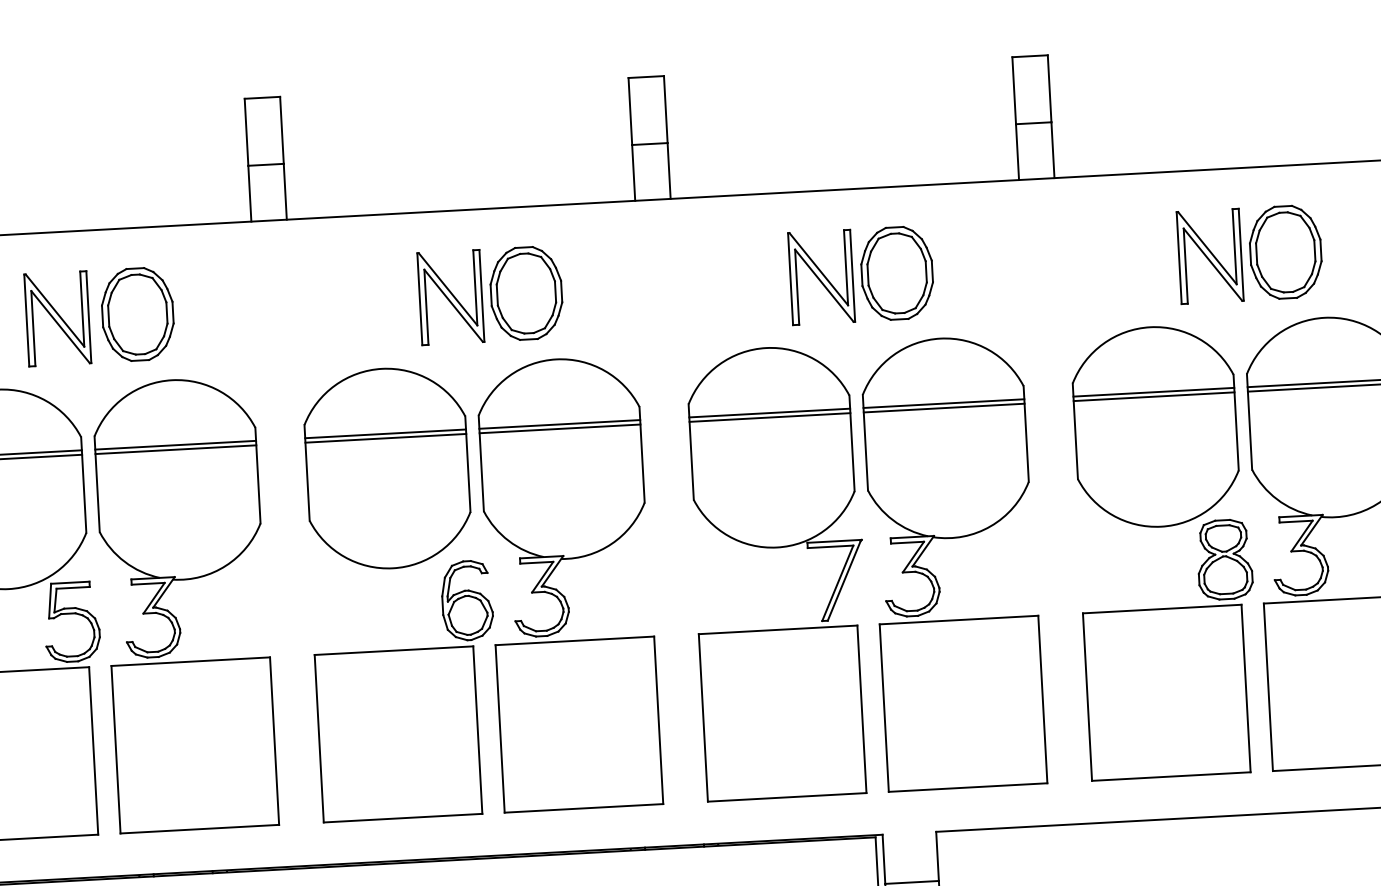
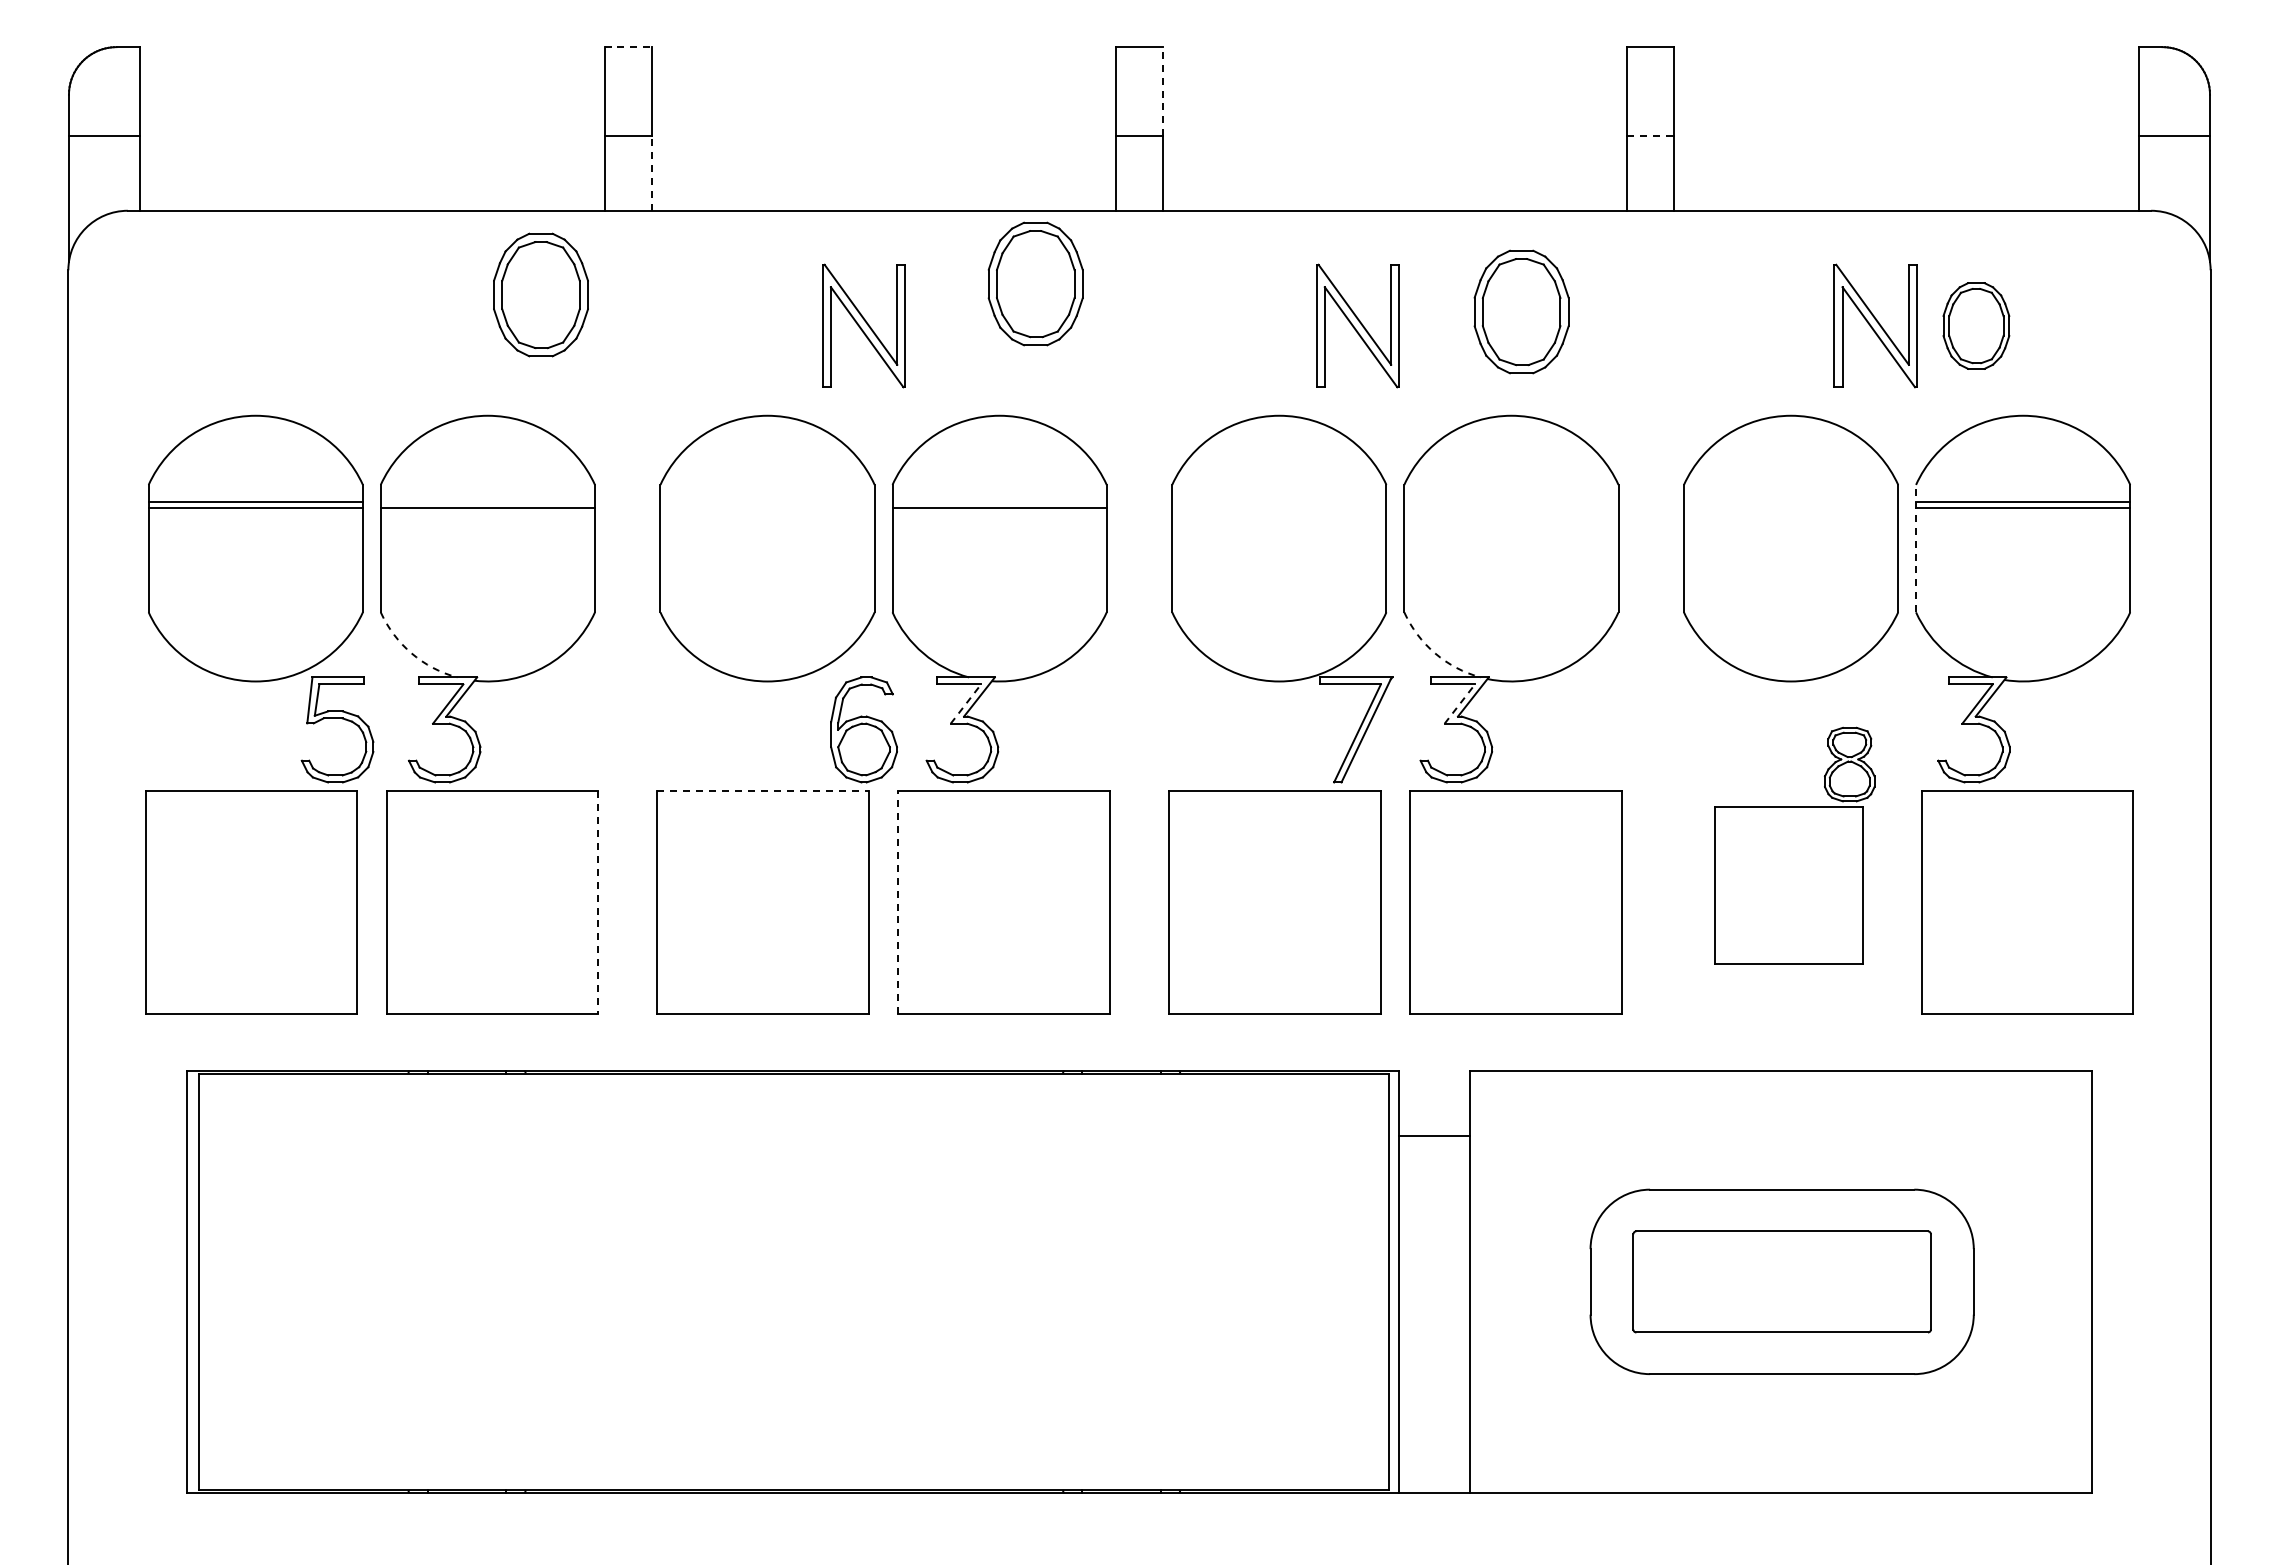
line: (262, 98) -> (628, 47), solid -> dashed
line: (666, 109) -> (1163, 91), solid -> dashed
line: (1033, 123) -> (1650, 136), solid -> dashed
line: (285, 191) -> (651, 173), solid -> dashed
part: (1285, 251) -> (1976, 325), size x0.7
part: (897, 273) -> (1521, 311), moved
part: (526, 293) -> (1035, 283), moved
part: (137, 314) -> (540, 294), moved
part: (57, 318) -> (340, 325), removed
line: (1153, 392) -> (1790, 502), removed
line: (1153, 396) -> (1790, 508), removed
line: (944, 403) -> (1511, 502), removed
line: (944, 408) -> (1511, 508), removed
line: (769, 413) -> (1279, 502), removed
line: (770, 417) -> (1279, 508), removed
line: (1249, 421) -> (1916, 548), solid -> dashed
line: (559, 424) -> (999, 502), removed
line: (385, 433) -> (767, 502), removed
line: (385, 438) -> (767, 508), removed
line: (175, 445) -> (487, 502), removed
arc: (893, 520) -> (1435, 653), solid -> dashed
line: (913, 557) -> (1459, 704), solid -> dashed
arc: (124, 561) -> (411, 653), solid -> dashed
line: (542, 577) -> (965, 704), solid -> dashed
part: (1170, 649) -> (1794, 845), size x0.7
line: (394, 650) -> (763, 790), solid -> dashed
line: (500, 728) -> (898, 902), solid -> dashed
line: (274, 741) -> (597, 902), solid -> dashed

